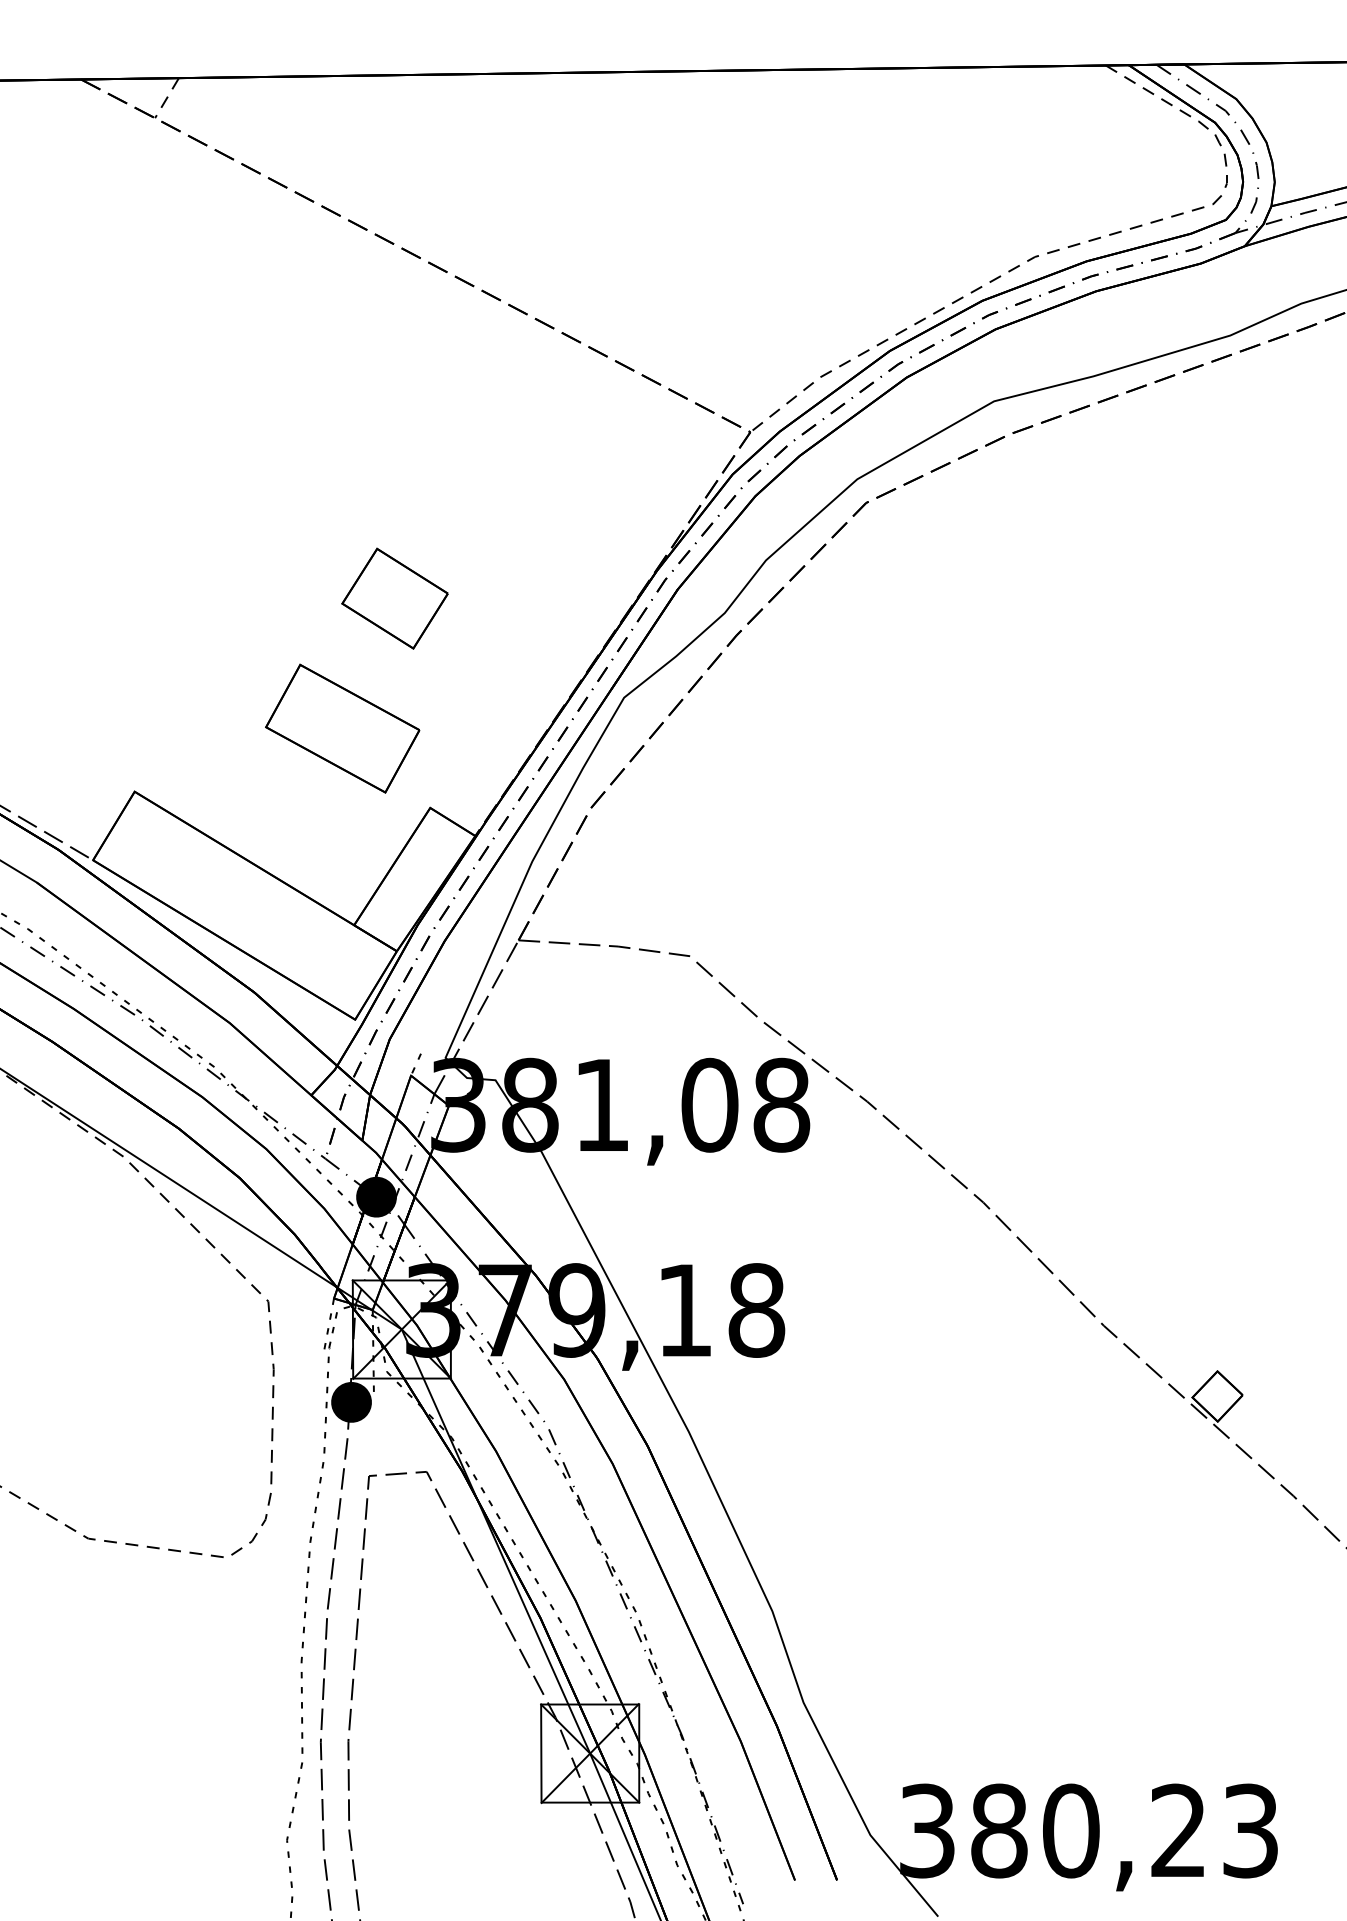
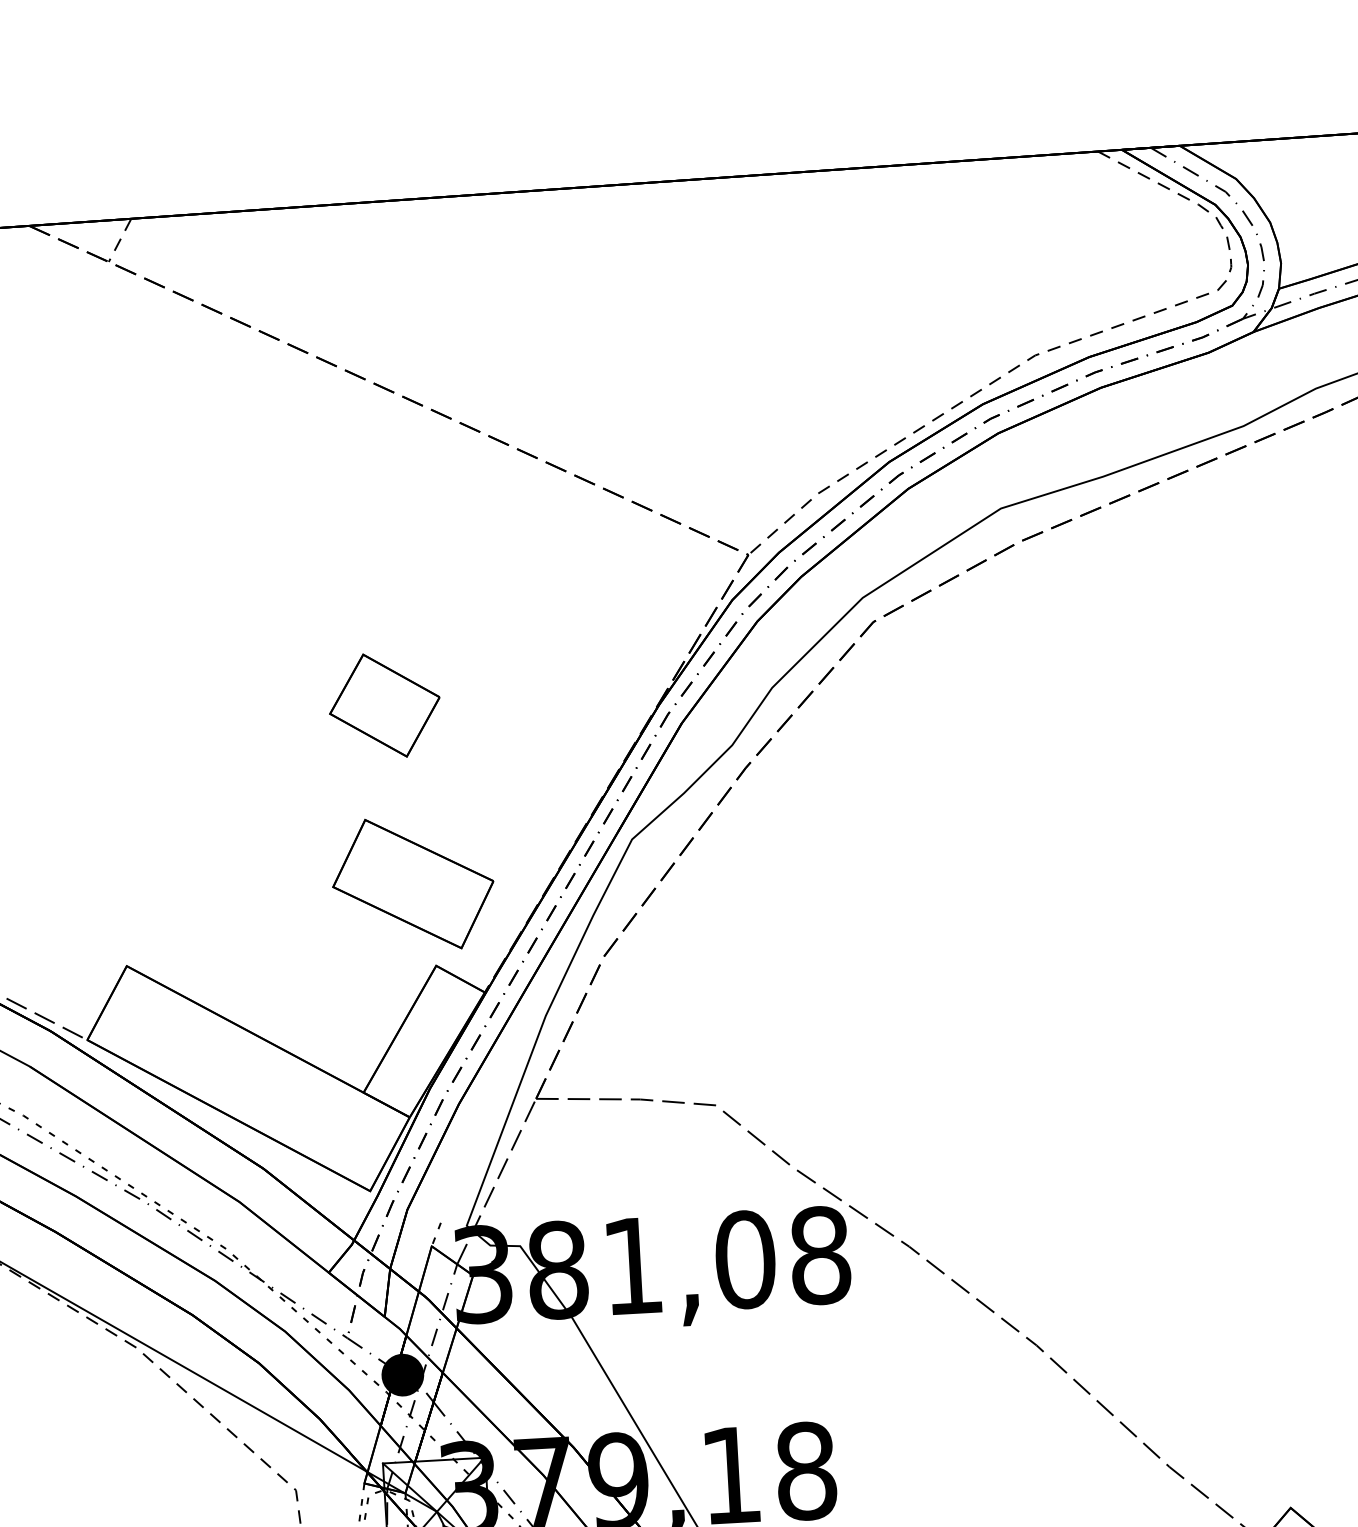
part: (394, 598) -> (384, 705), moved
part: (342, 728) -> (413, 883), moved

